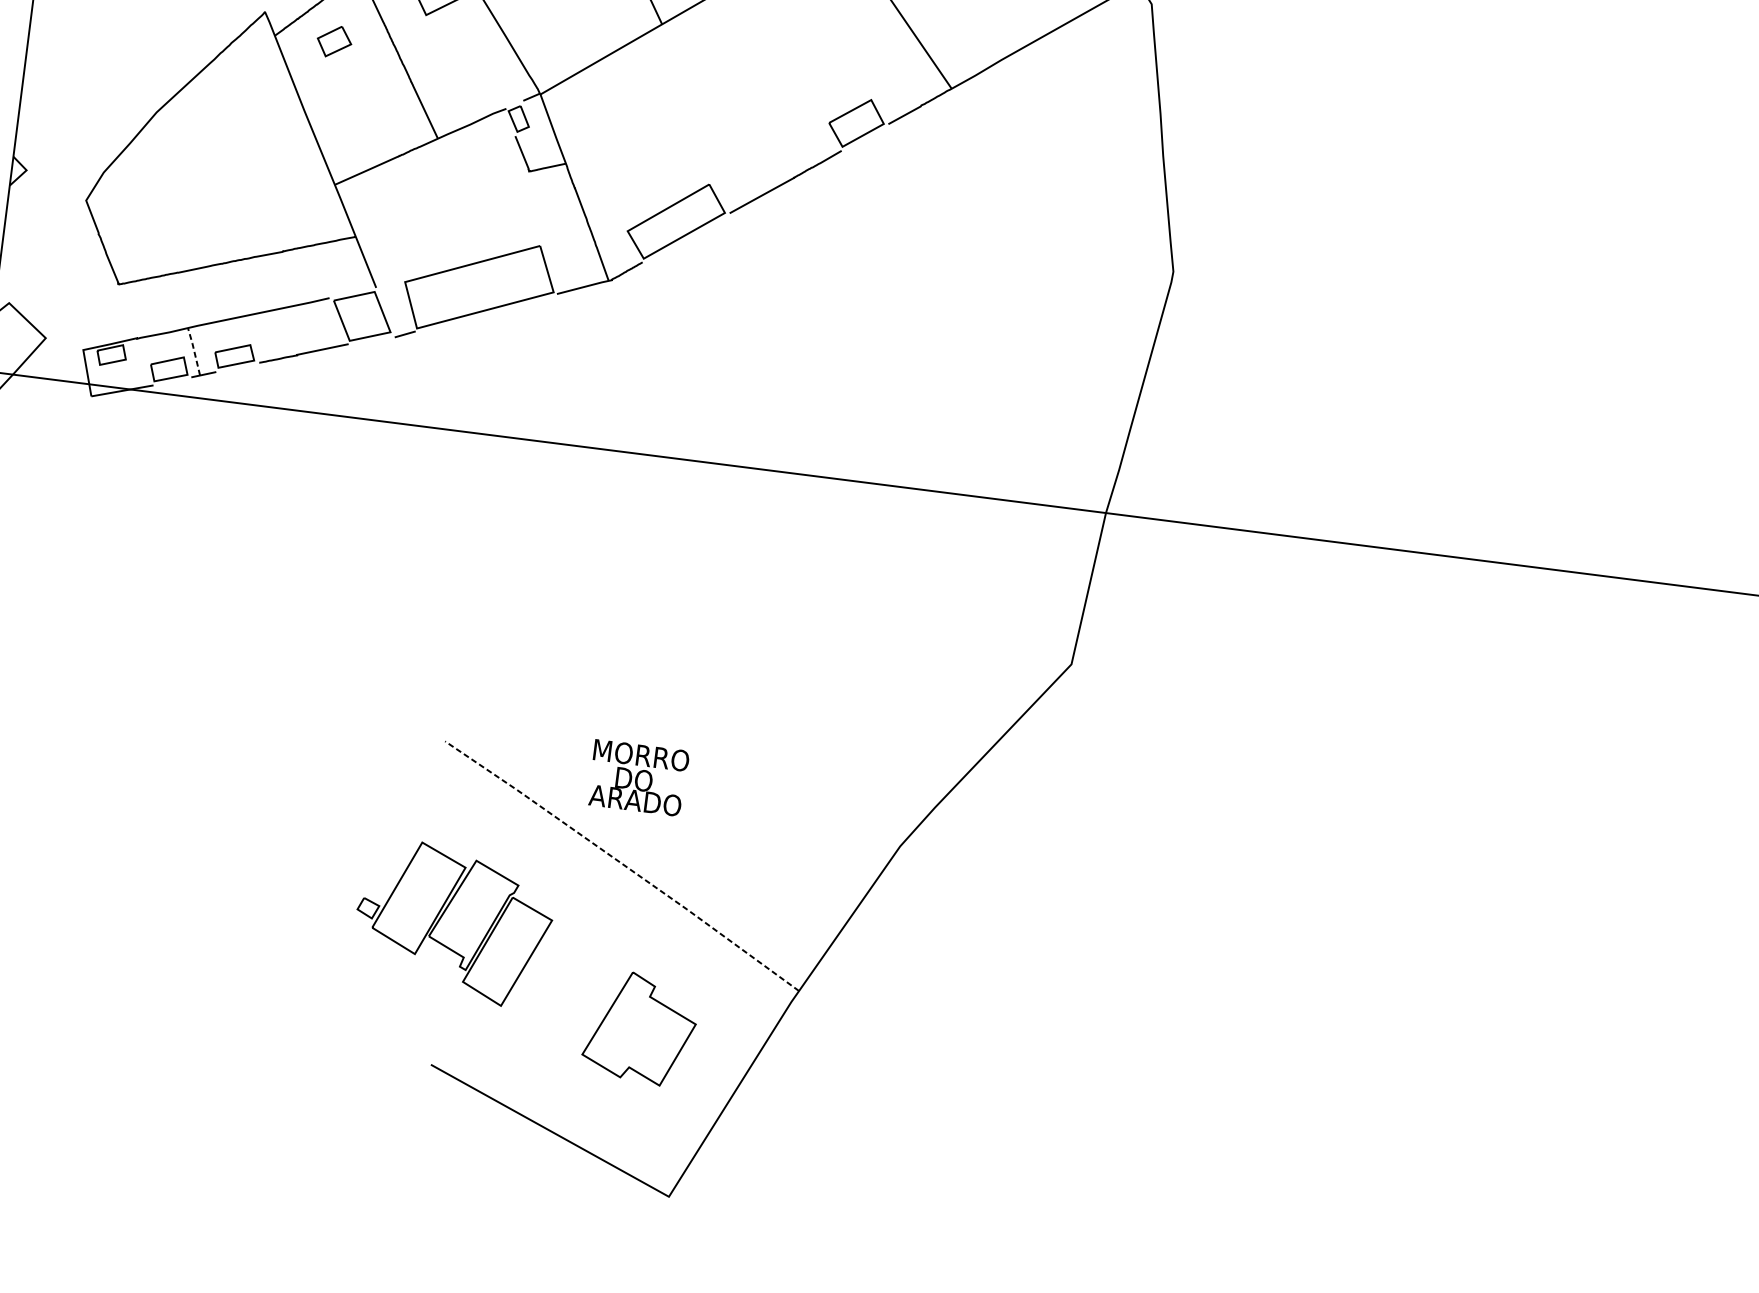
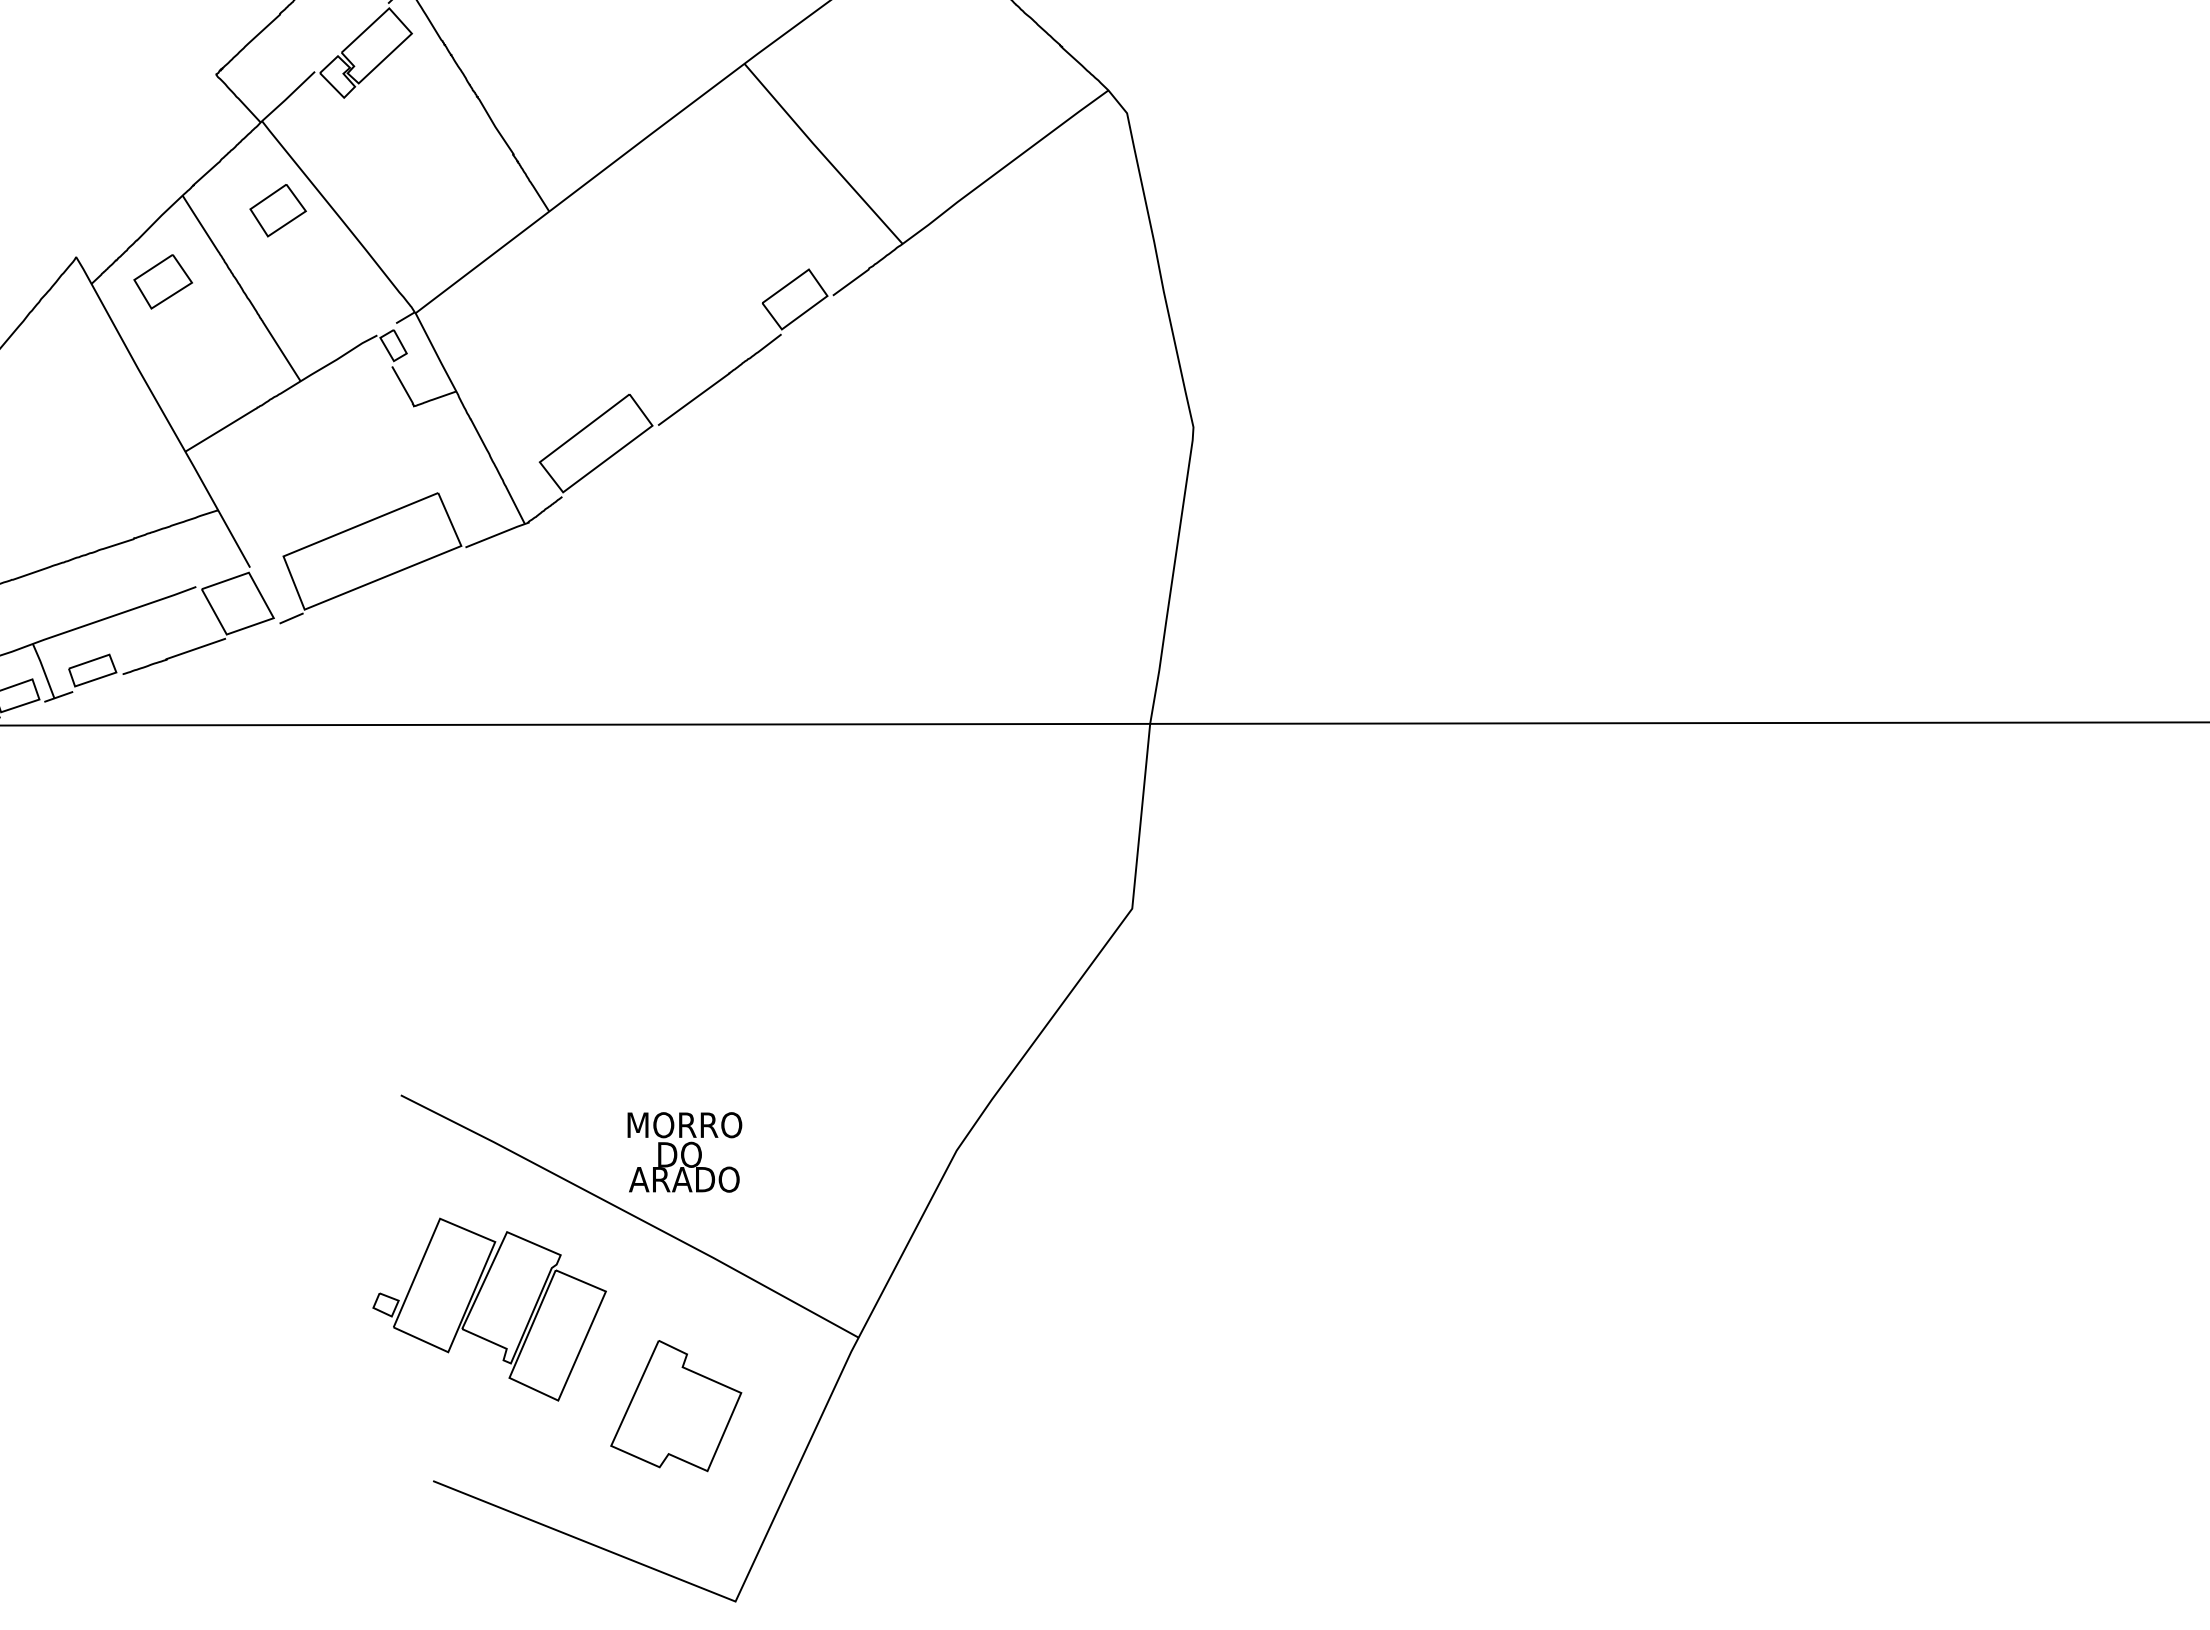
part: (333, 41) -> (162, 281), size x1.43
line: (193, 351) -> (43, 670), dashed -> solid
text: (638, 778) -> (684, 1152), moved
line: (622, 864) -> (630, 1214), dashed -> solid
part: (453, 923) -> (489, 1309), moved

